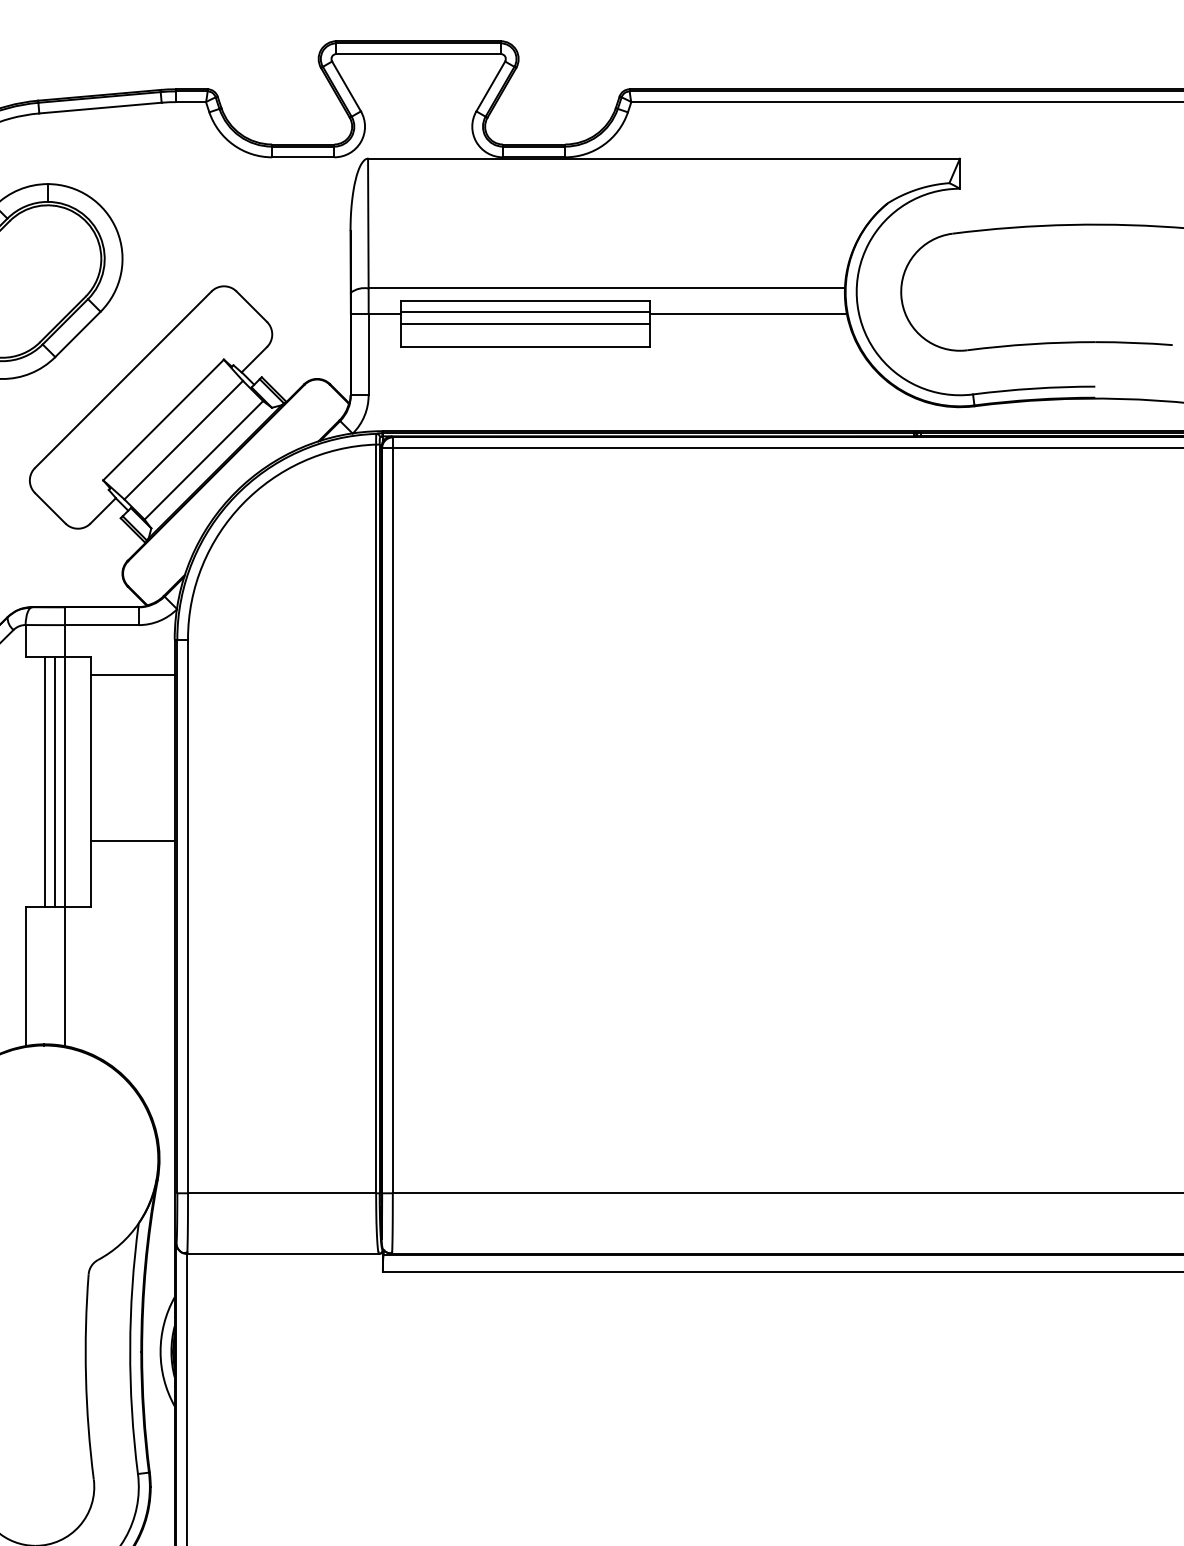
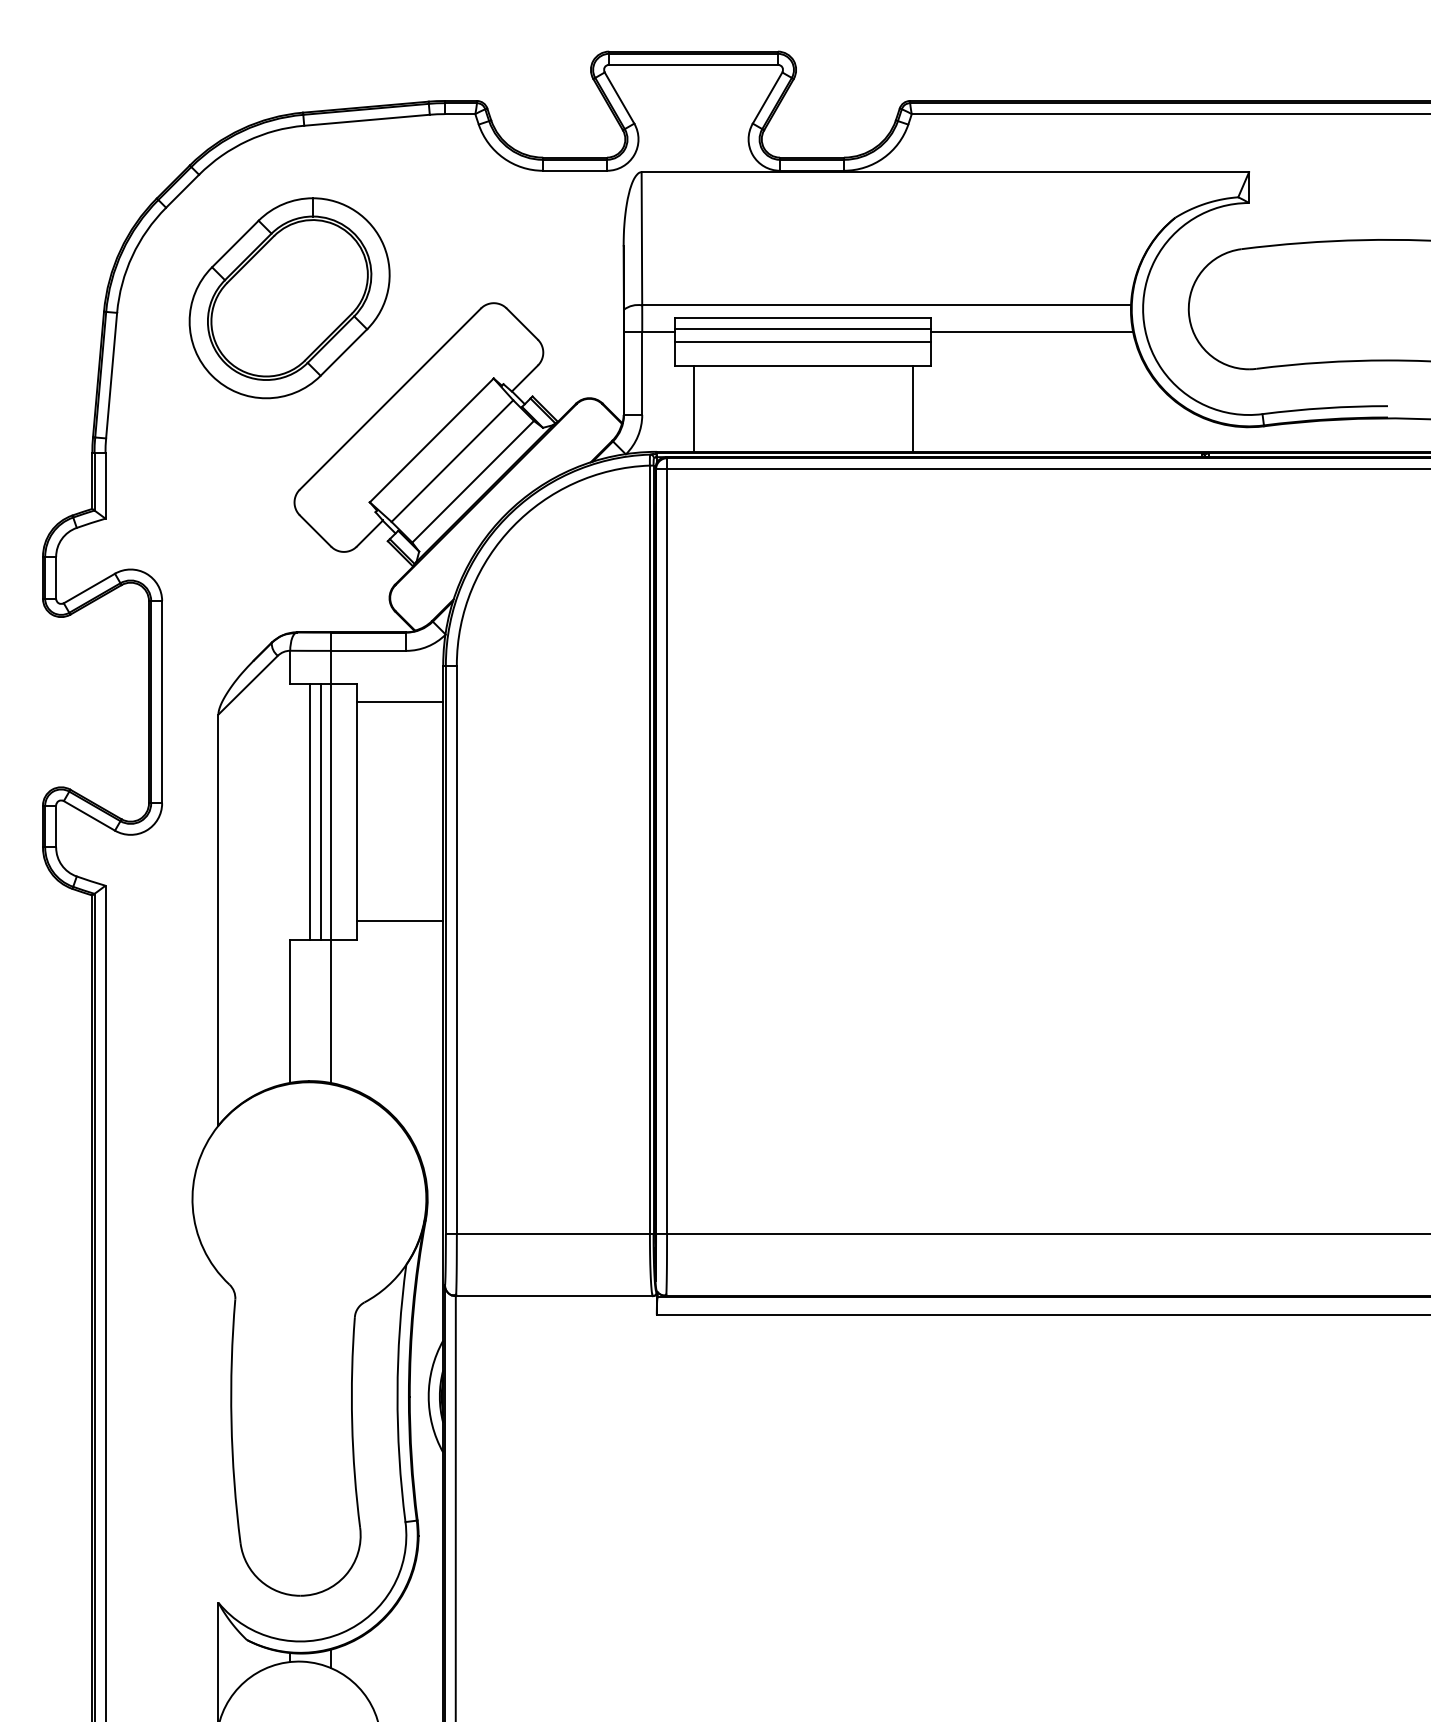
line: (418, 388) -> (693, 408), added
line: (631, 388) -> (912, 408), added
line: (133, 841) -> (400, 921), moved

